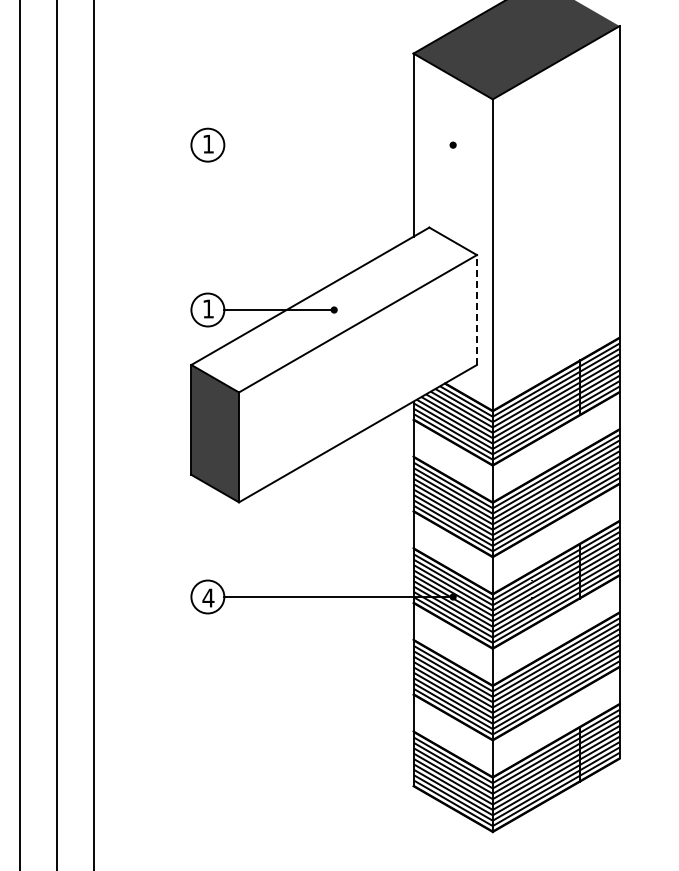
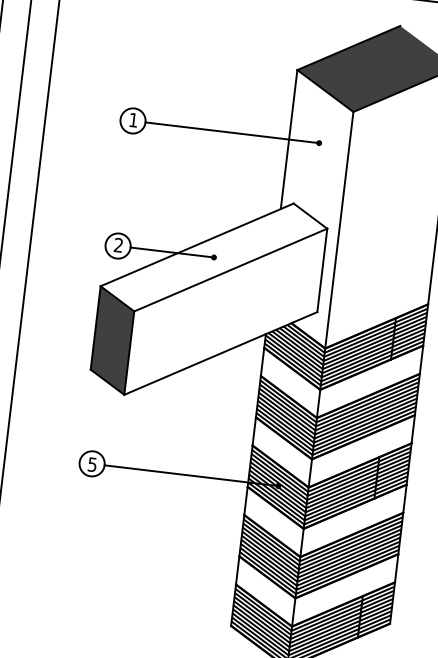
line: (337, 145) -> (231, 132), added
text: (208, 308) -> (118, 244), 1 -> 2
line: (476, 310) -> (321, 270), dashed -> solid
text: (208, 597) -> (92, 464), 4 -> 5

